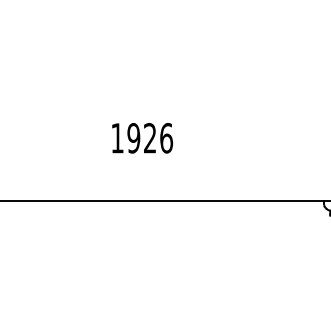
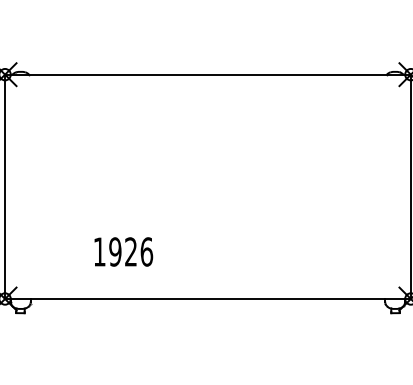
text: (142, 137) -> (123, 251), moved

